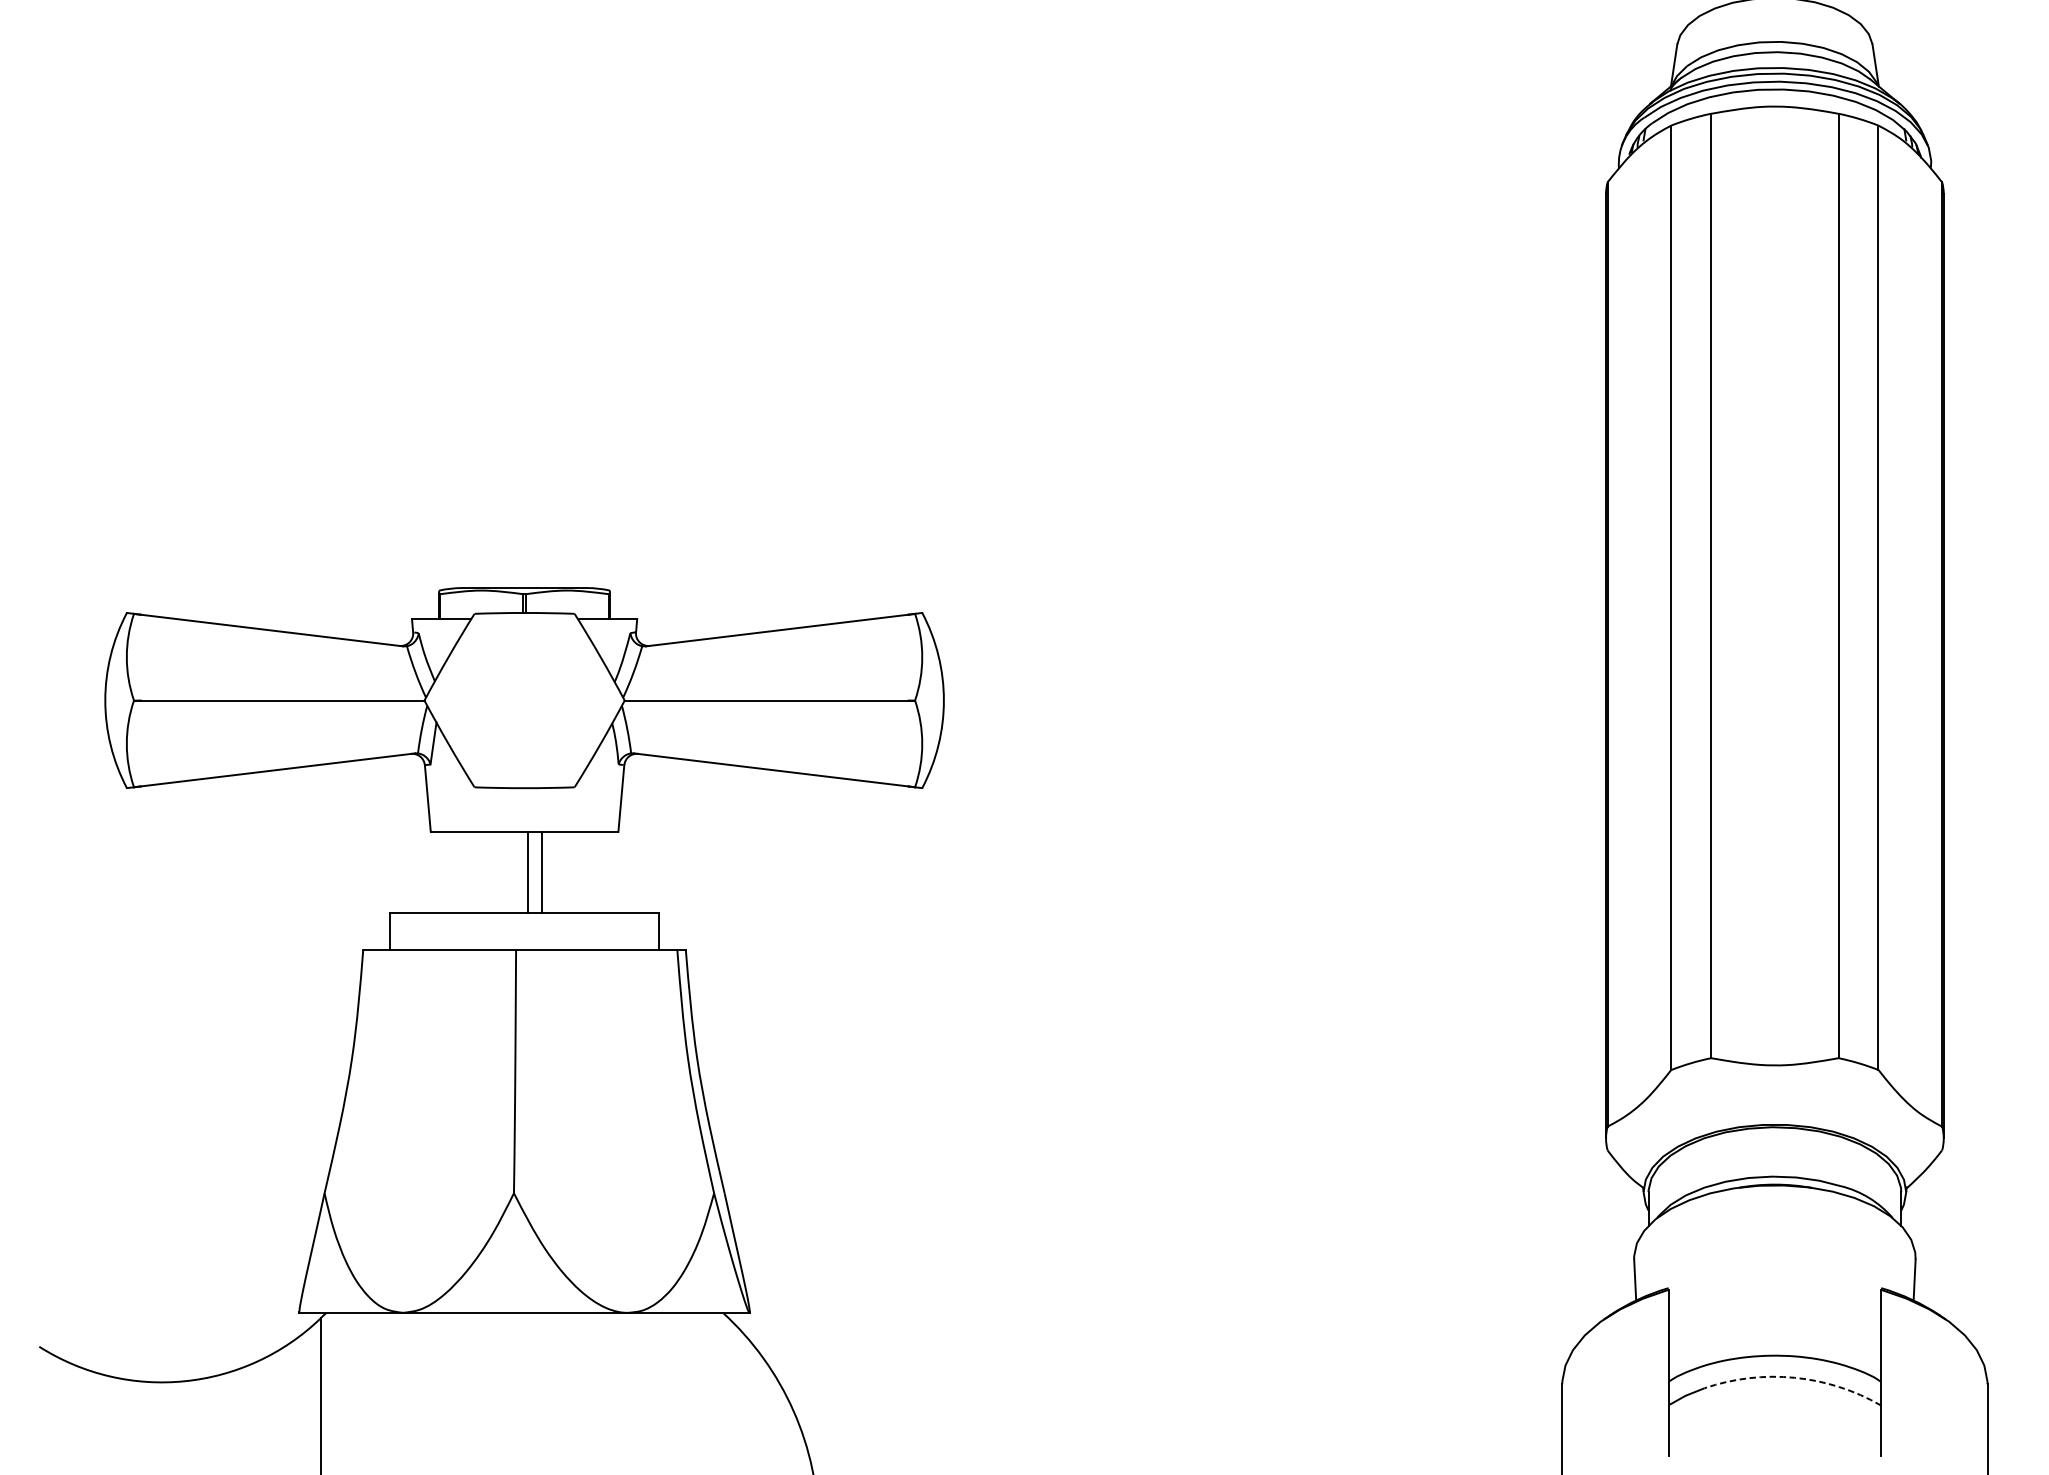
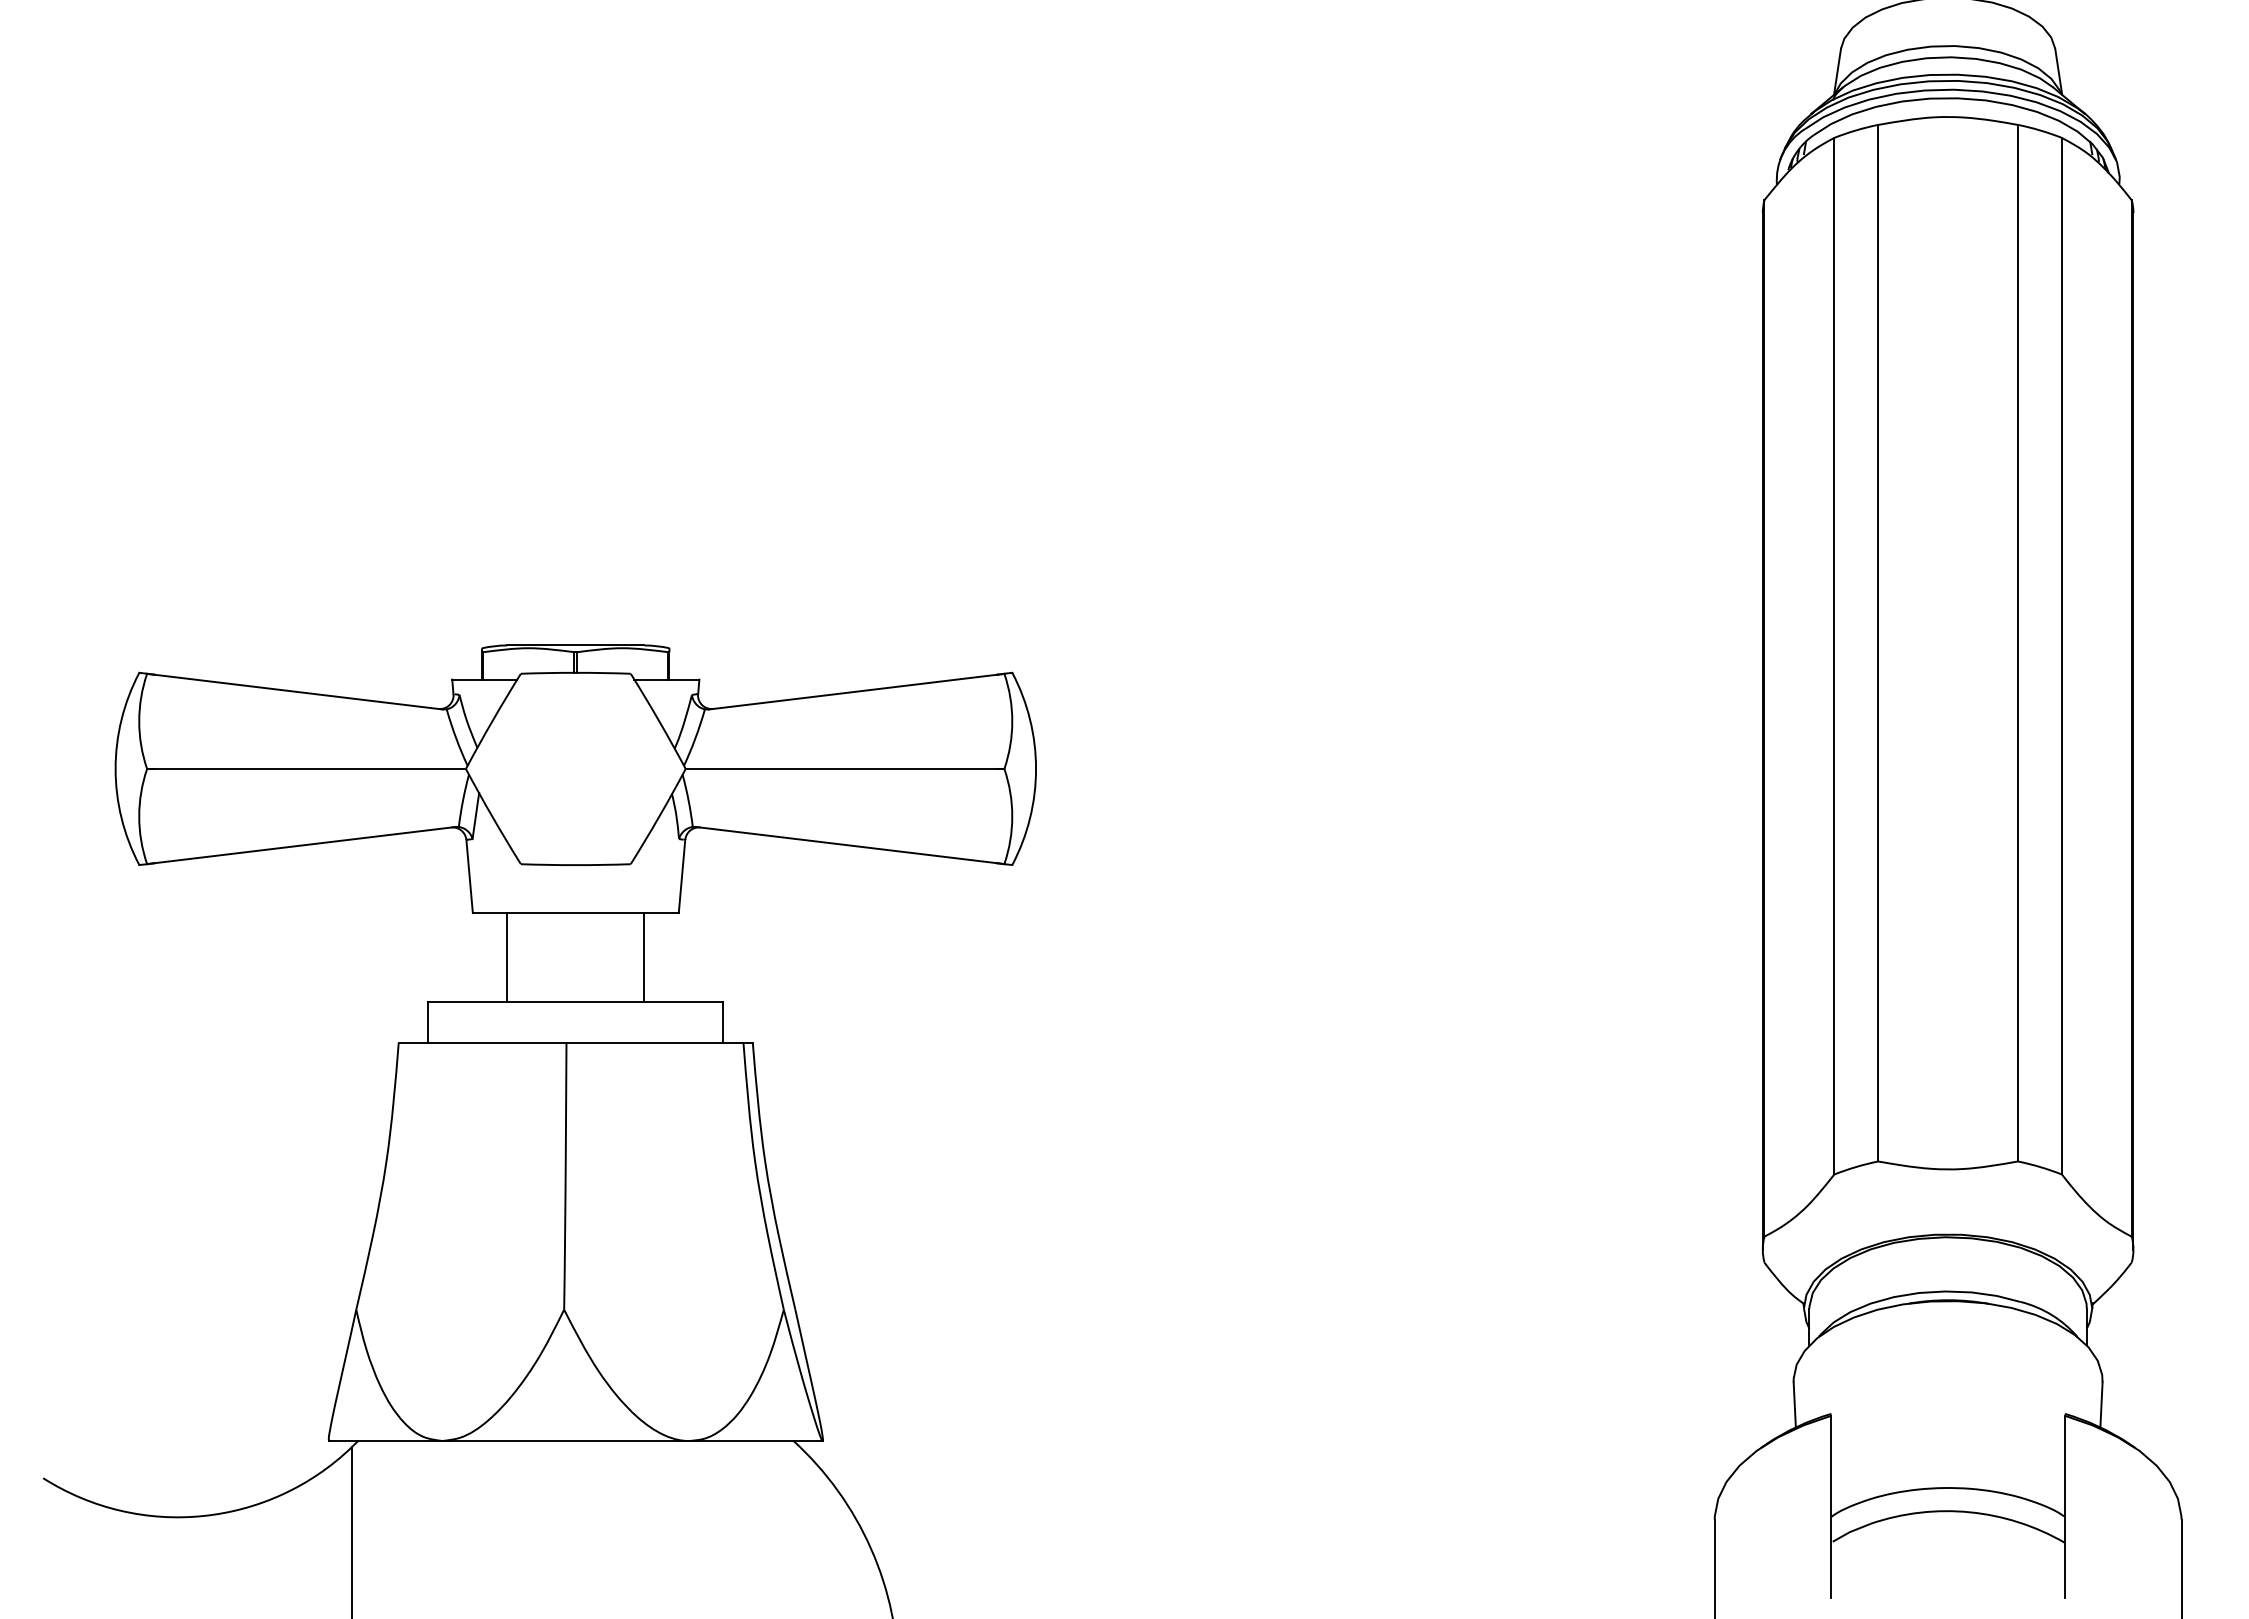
line: (527, 872) -> (644, 957), moved
line: (542, 872) -> (507, 957), moved
arc: (1794, 1378) -> (1969, 1512), dashed -> solid

